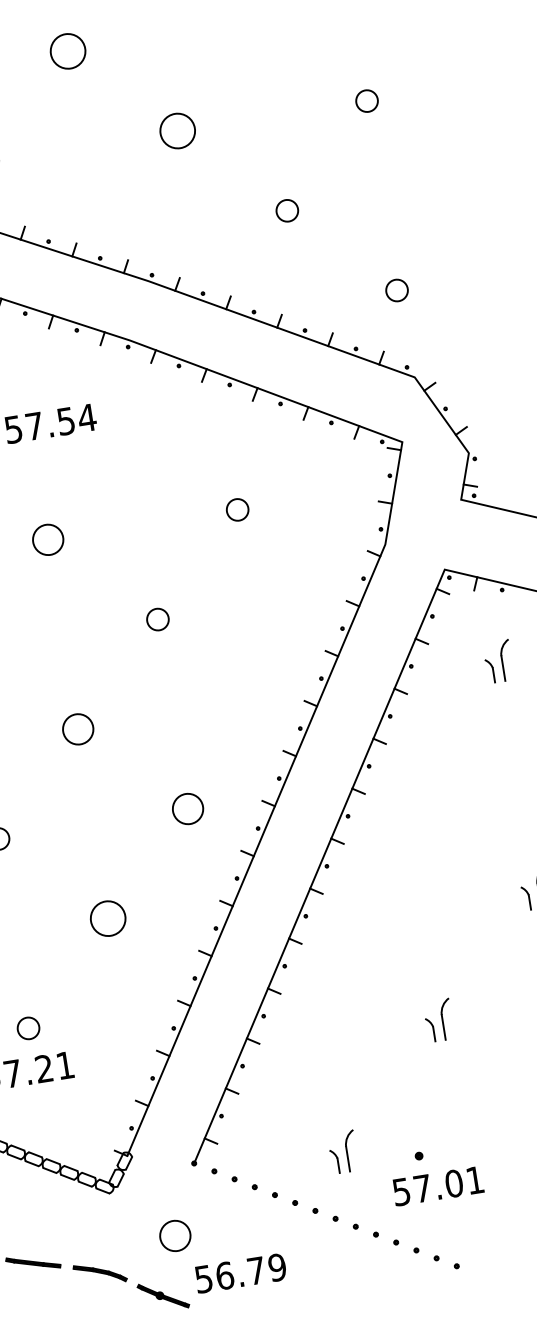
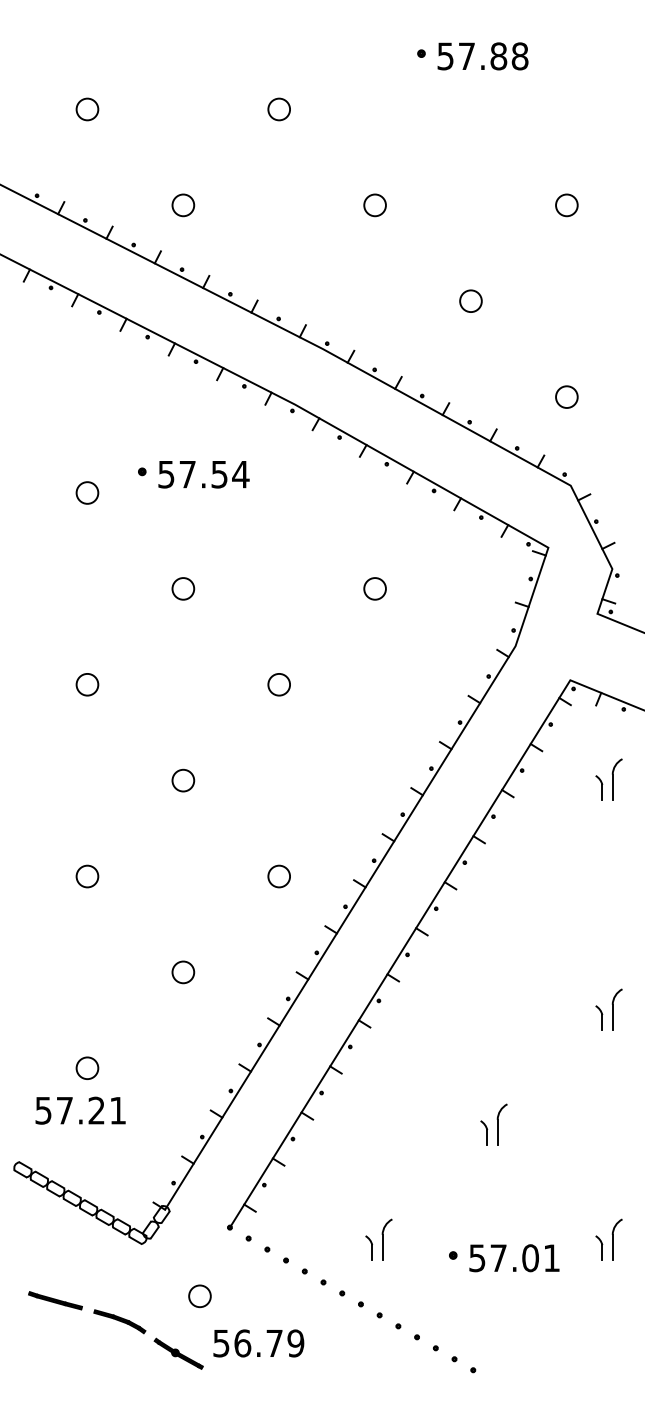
circle: (67, 51) -> (278, 109), size x0.62
circle: (177, 131) -> (374, 205), size x0.62
circle: (48, 539) -> (183, 588), size x0.71
circle: (78, 729) -> (183, 780), size x0.71
circle: (187, 809) -> (278, 876), size x0.71
circle: (108, 918) -> (183, 972), size x0.62
text: (438, 1186) -> (514, 1258), moved
circle: (174, 1236) -> (199, 1296), size x0.71

